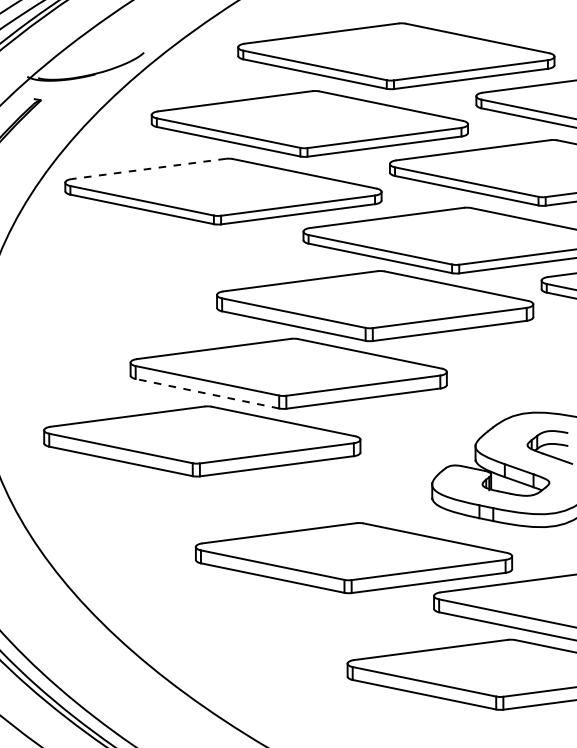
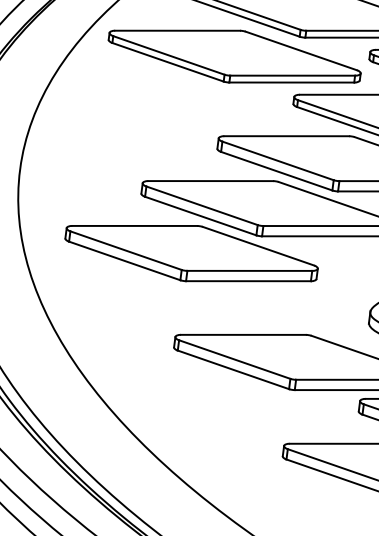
line: (148, 168) -> (177, 30), dashed -> solid
line: (206, 393) -> (199, 215), dashed -> solid

